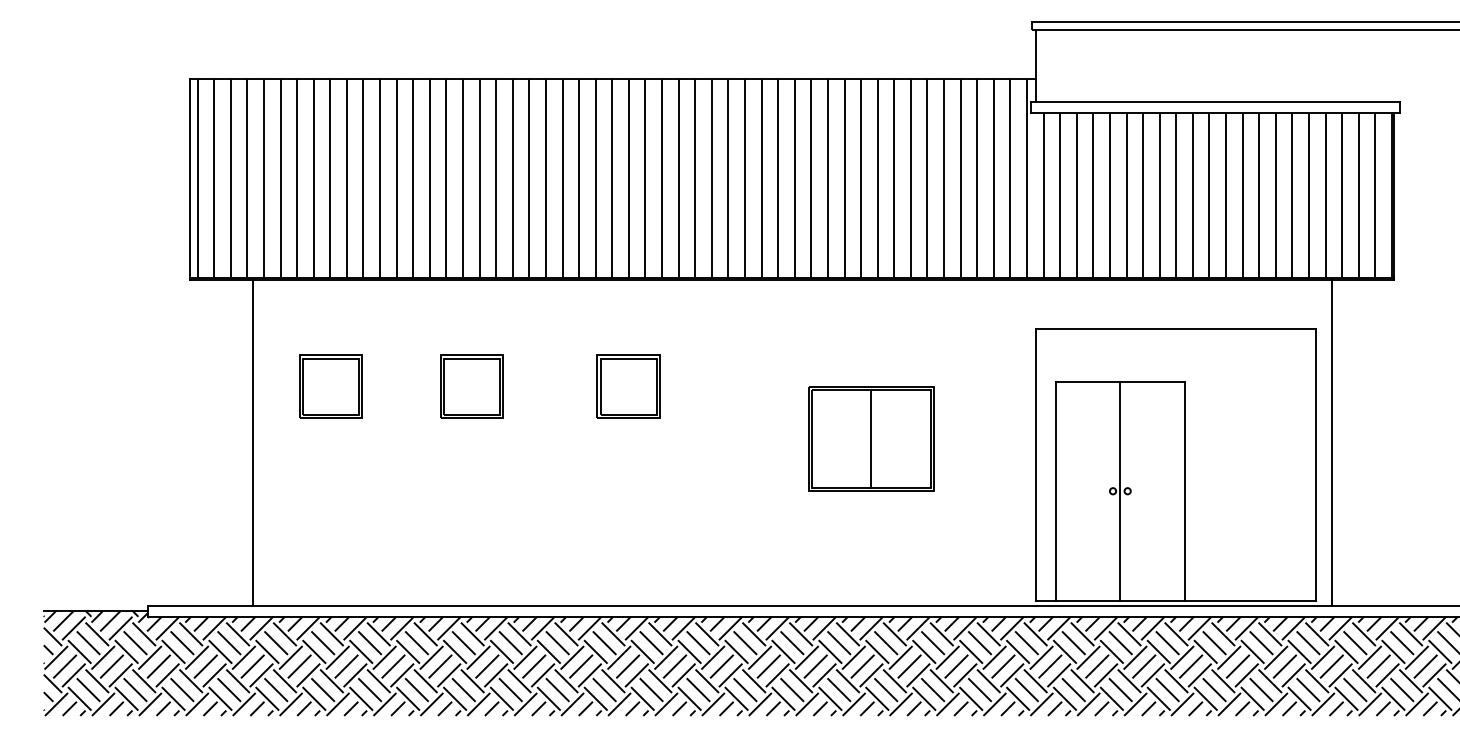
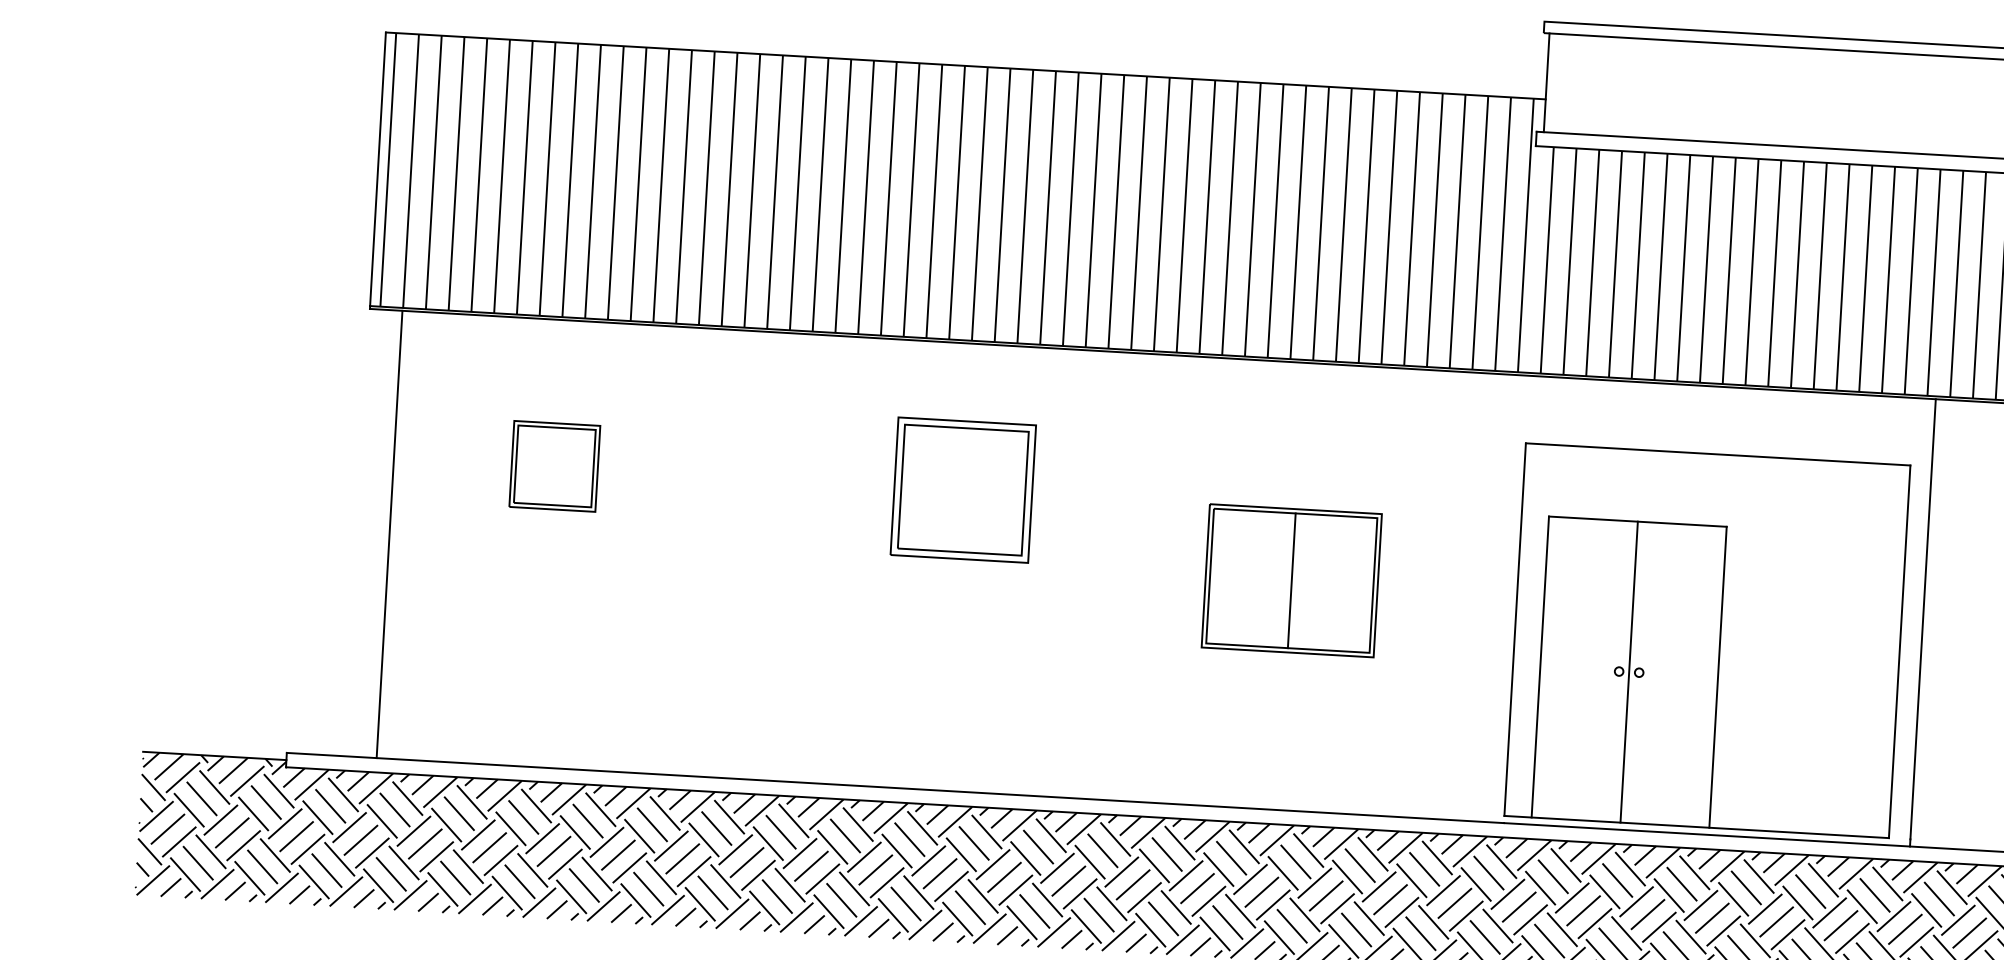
part: (471, 386) -> (747, 477), removed
part: (628, 386) -> (962, 489), size x1.6
line: (252, 443) -> (389, 534), moved

